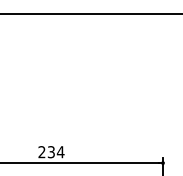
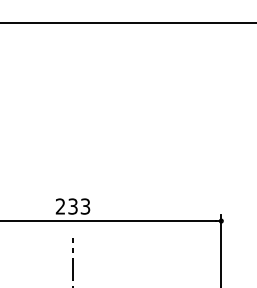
text: (60, 152) -> (85, 206), 234 -> 233

